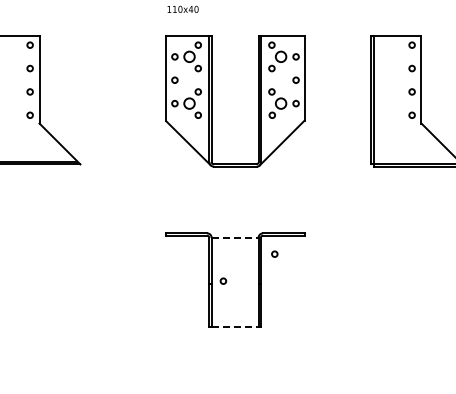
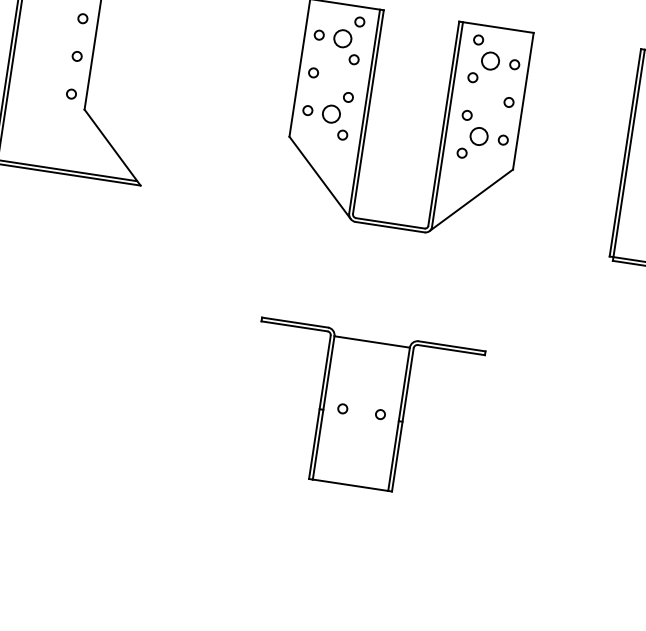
line: (235, 237) -> (372, 341), dashed -> solid
circle: (274, 253) -> (380, 413), moved
line: (235, 326) -> (351, 484), dashed -> solid

